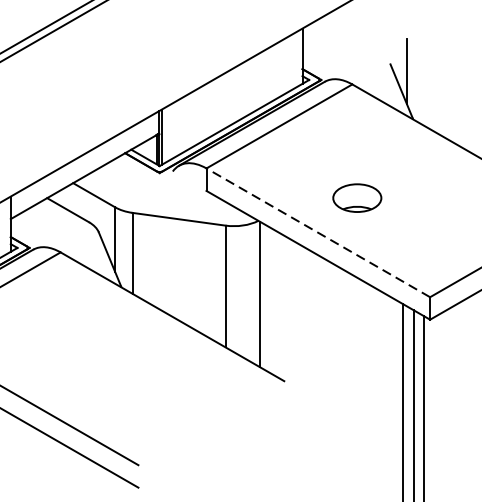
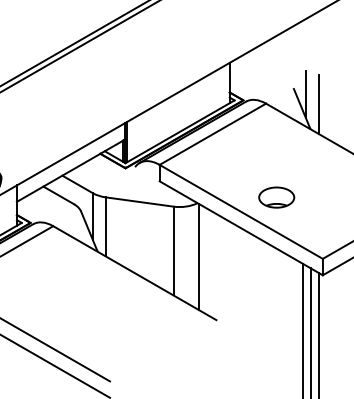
line: (424, 84) -> (318, 103), added
part: (357, 198) -> (276, 197), moved
line: (317, 232) -> (240, 211), dashed -> solid

